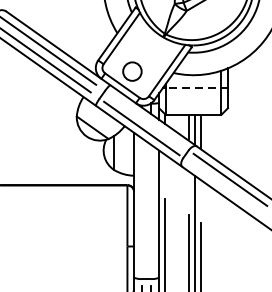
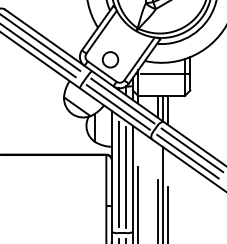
line: (193, 87) -> (161, 73), dashed -> solid
line: (146, 120) -> (122, 100), added
line: (224, 187) -> (187, 156), added
line: (141, 208) -> (118, 174), added
line: (151, 211) -> (126, 176), added

